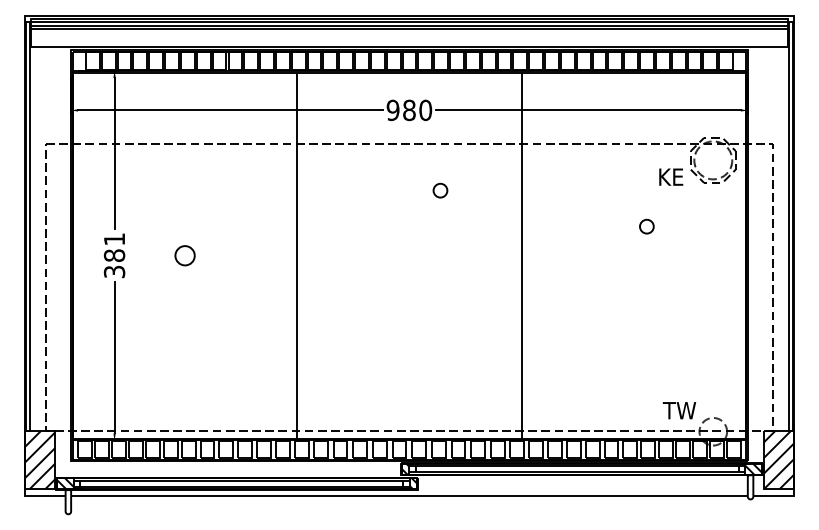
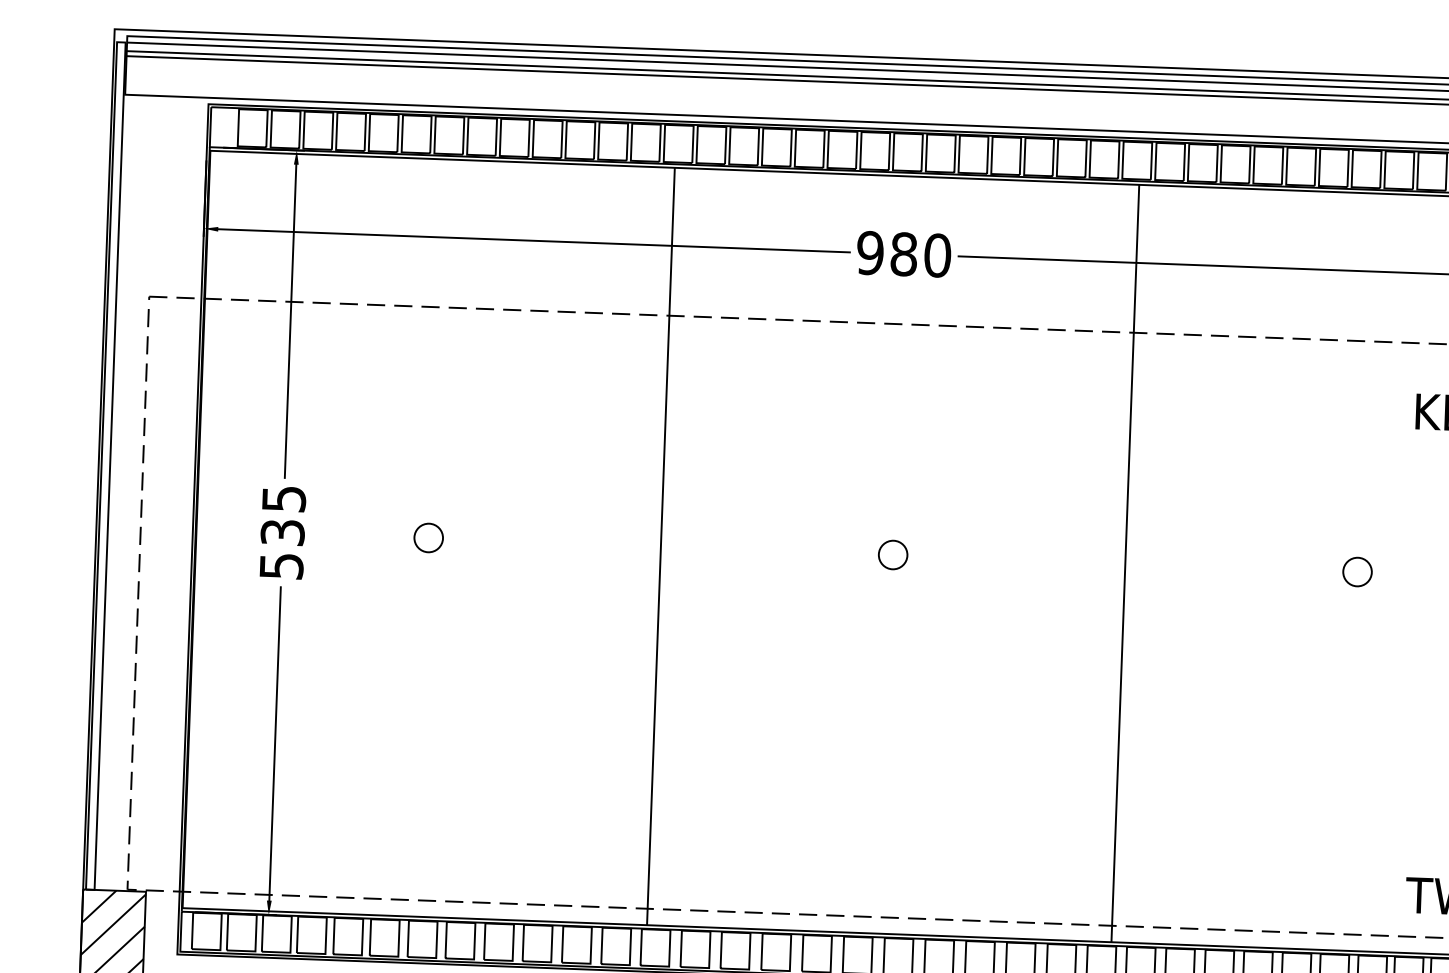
circle: (440, 190) -> (893, 554), moved
circle: (646, 226) -> (1356, 571), moved
text: (114, 255) -> (282, 532), 381 -> 535
circle: (184, 255) -> (427, 537), size x0.71

